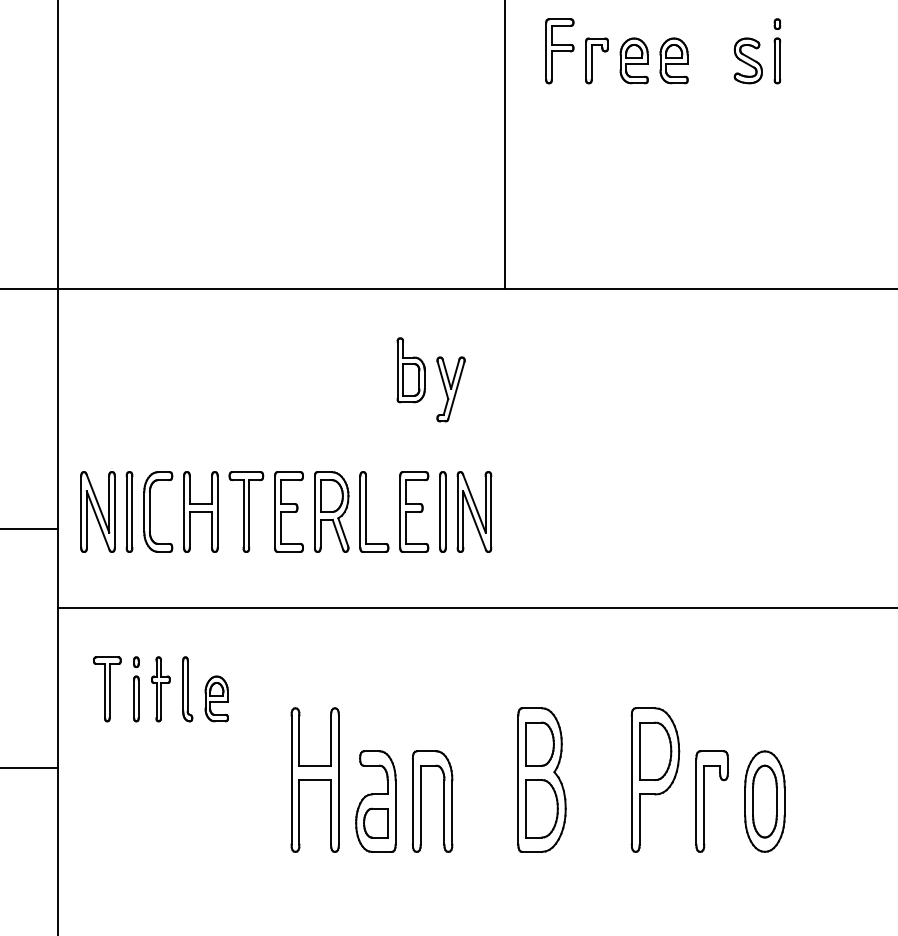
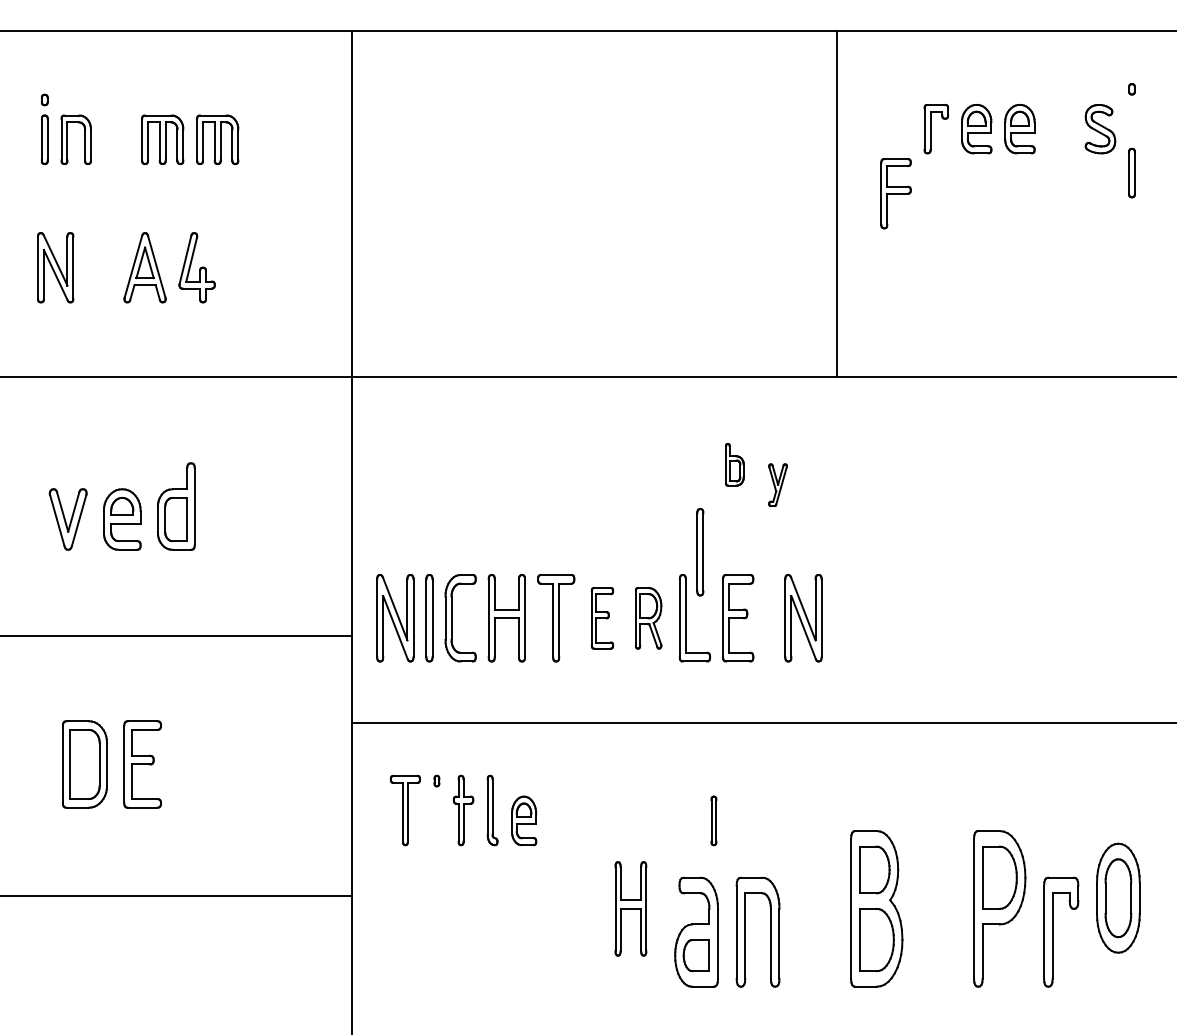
part: (559, 51) -> (895, 193), moved
part: (777, 61) -> (1131, 173), moved
part: (410, 370) -> (734, 464), size x0.6
part: (450, 388) -> (777, 484), size x0.6
part: (289, 512) -> (602, 618), size x0.7
part: (331, 512) -> (648, 618), size x0.7
part: (443, 512) -> (700, 552), moved
part: (136, 698) -> (713, 820), moved
part: (314, 779) -> (630, 908), size x0.6
part: (765, 800) -> (1118, 897), moved

